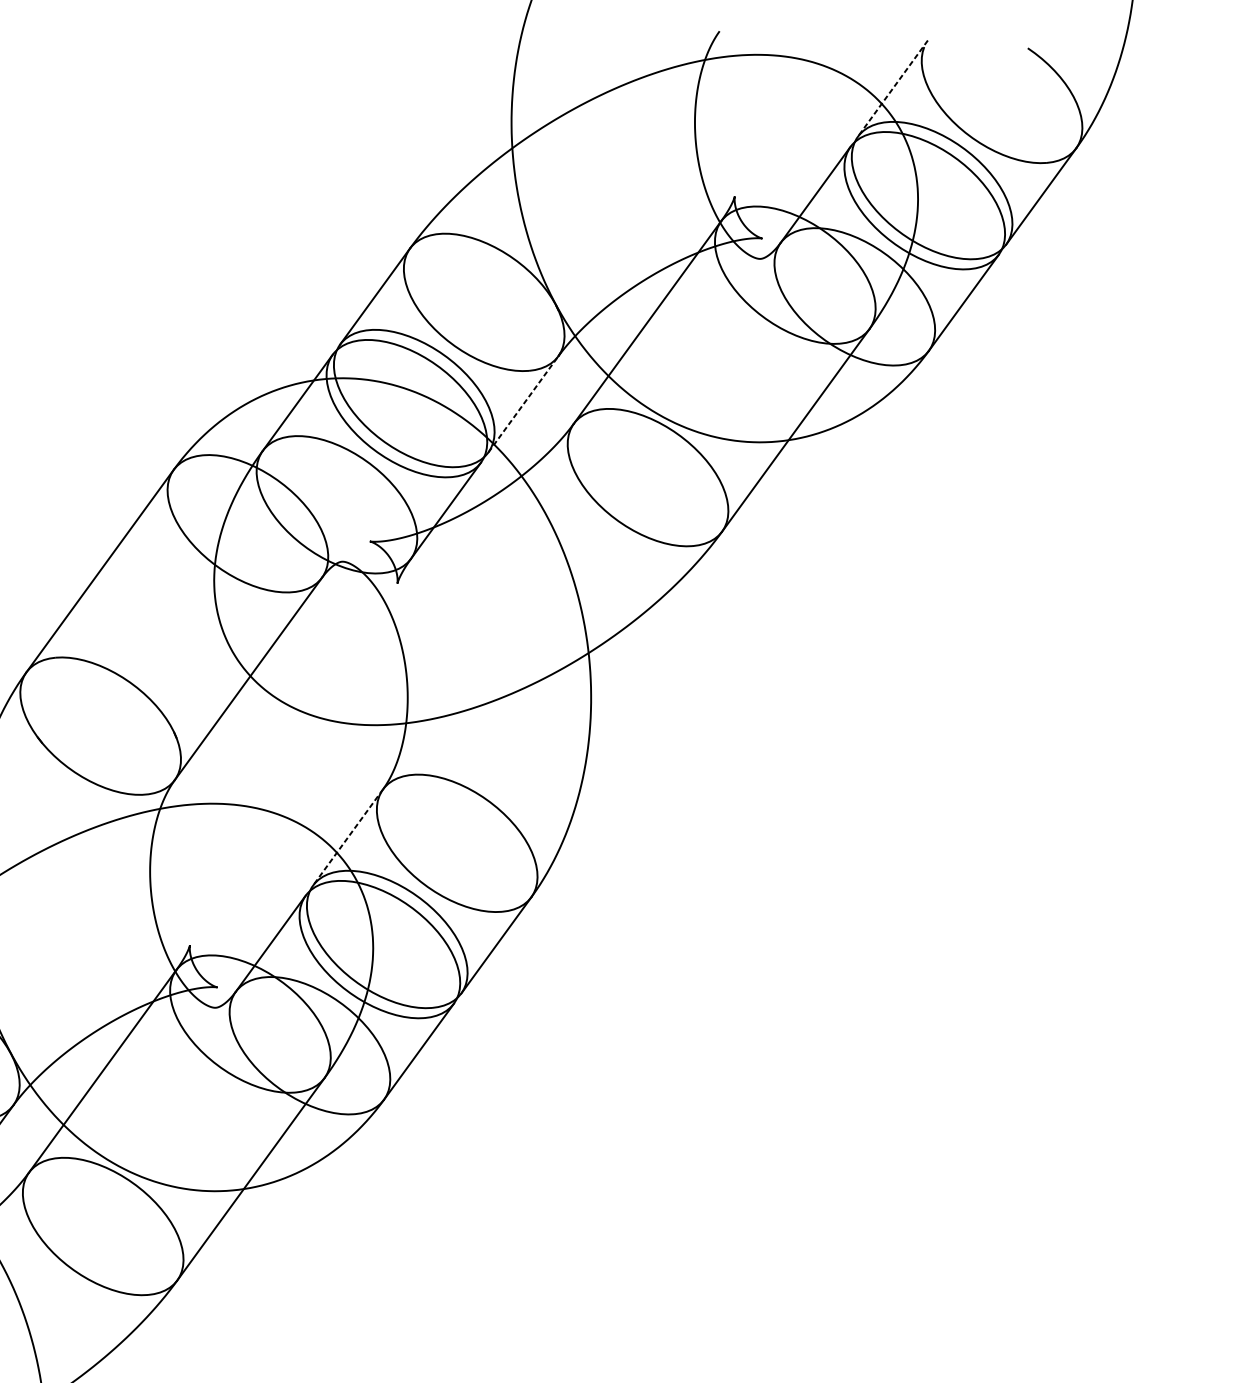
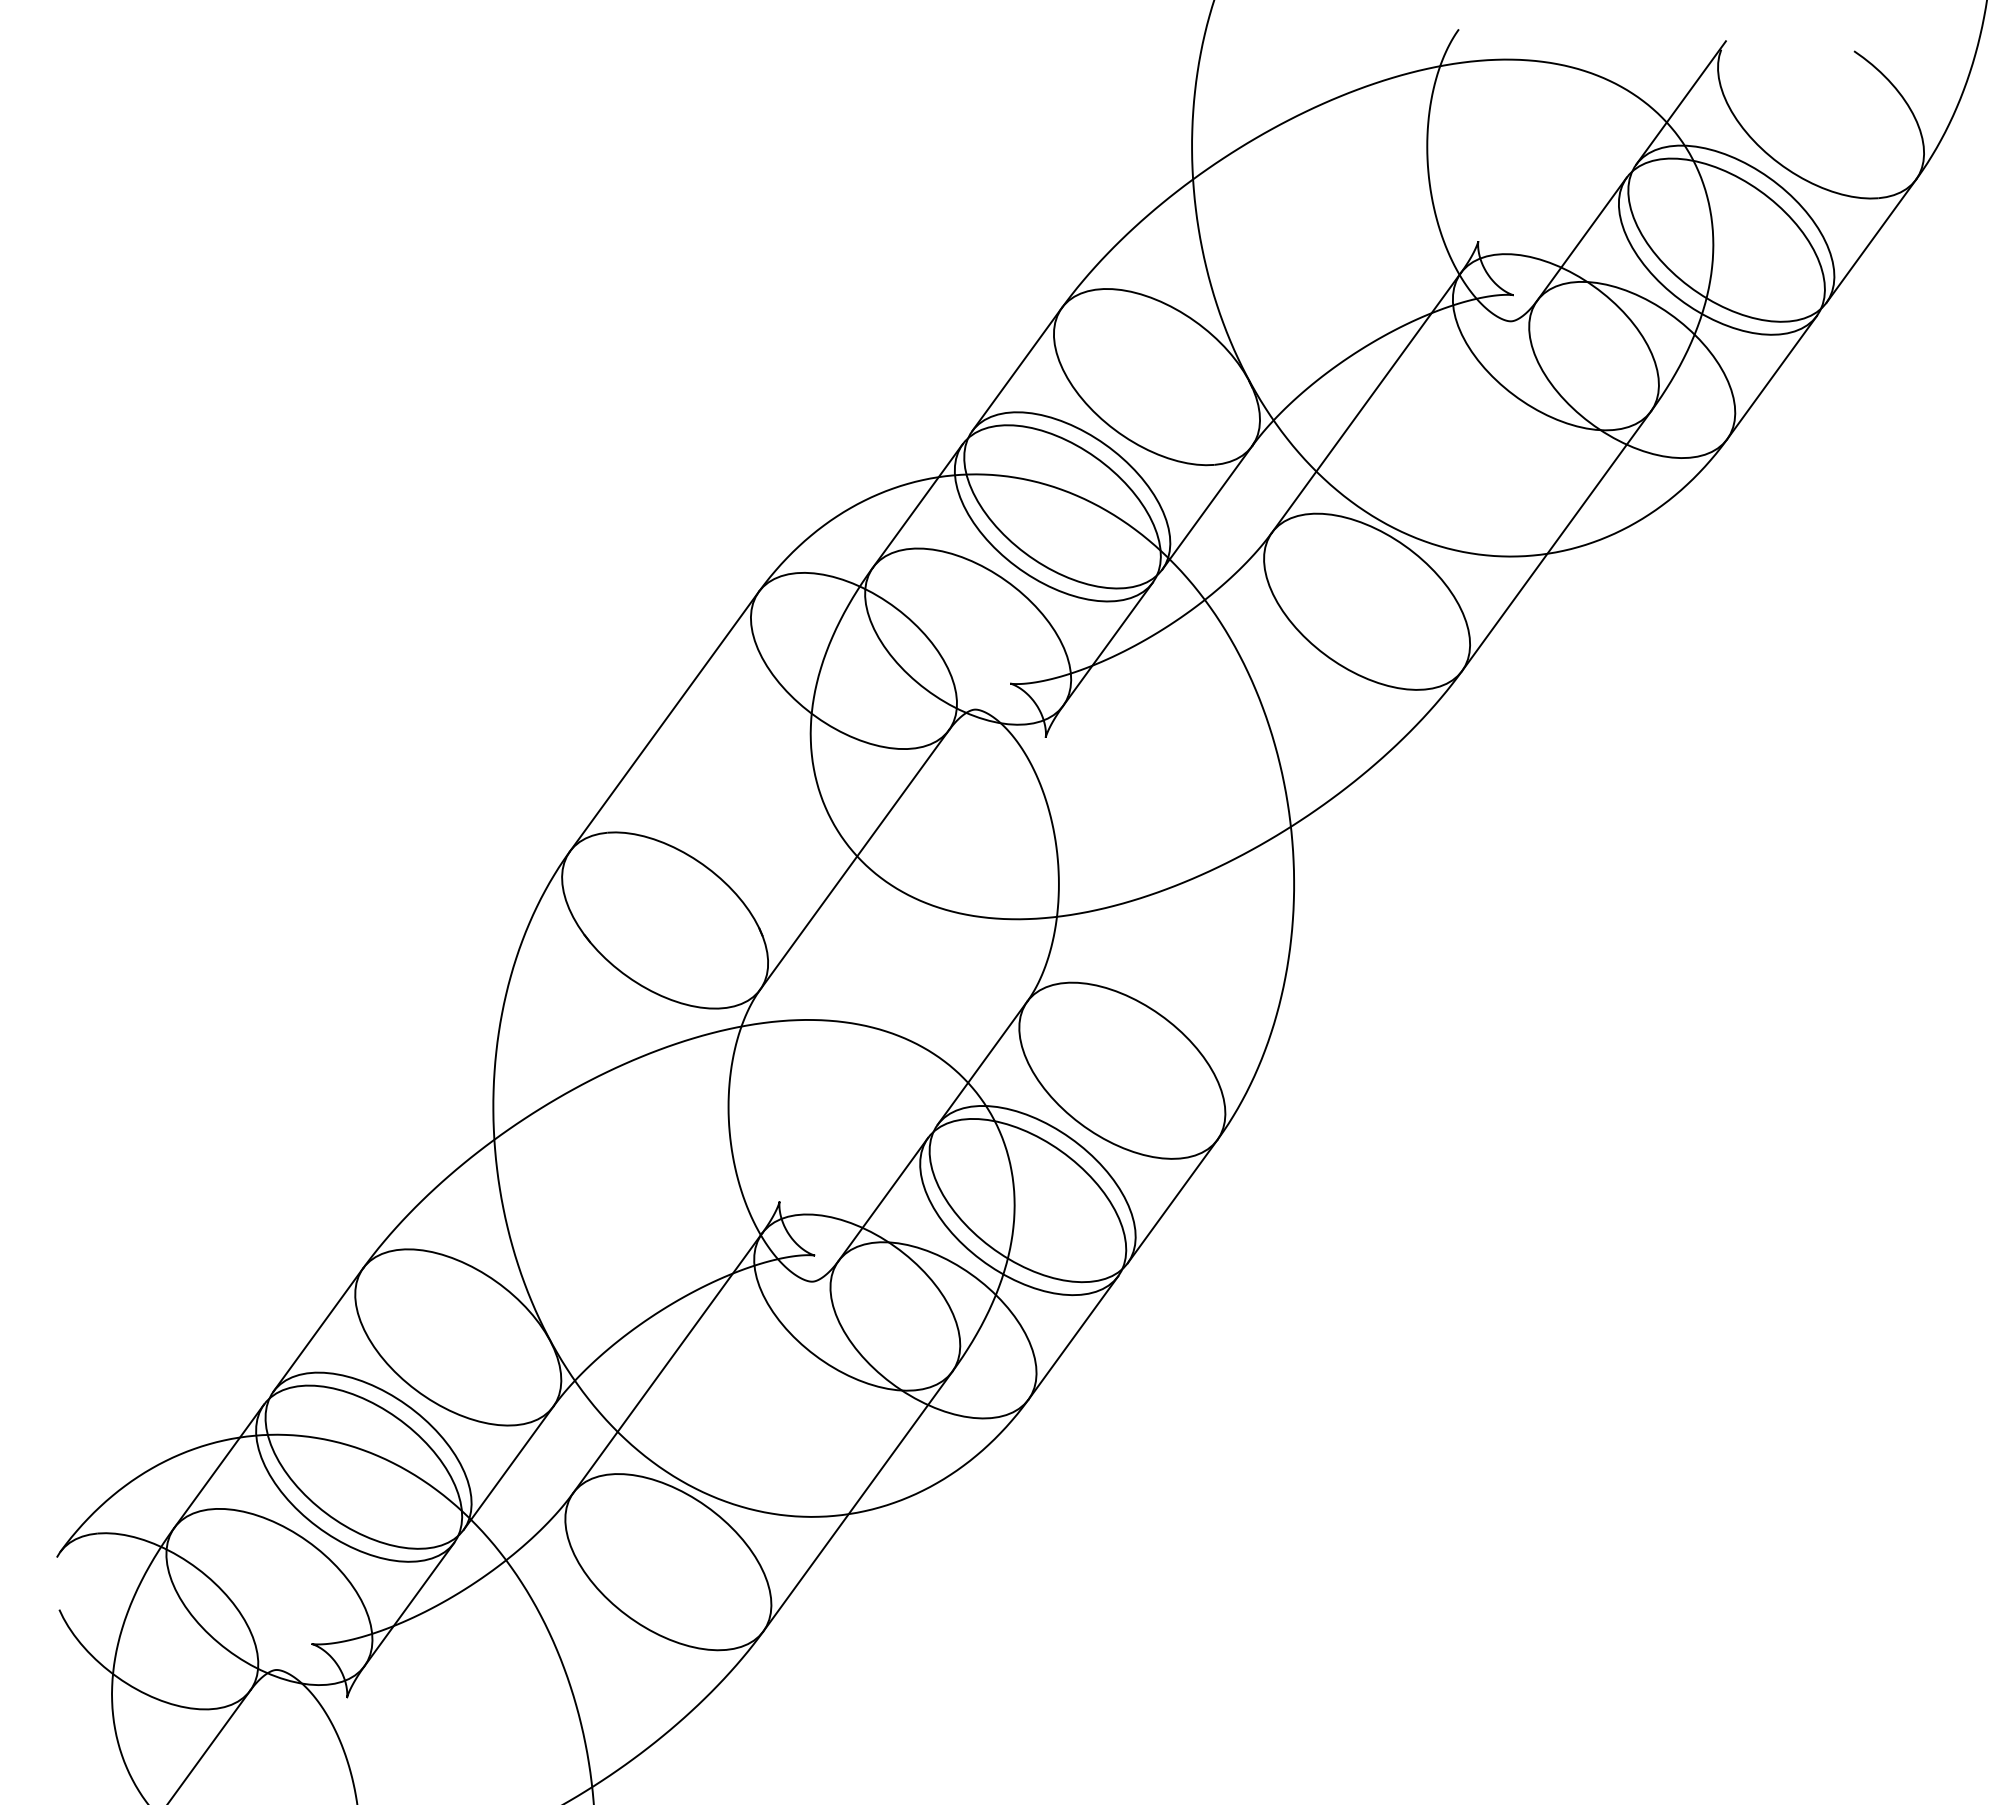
line: (892, 89) -> (1680, 103), dashed -> solid
line: (523, 404) -> (1207, 507), dashed -> solid
line: (348, 837) -> (982, 1063), dashed -> solid

